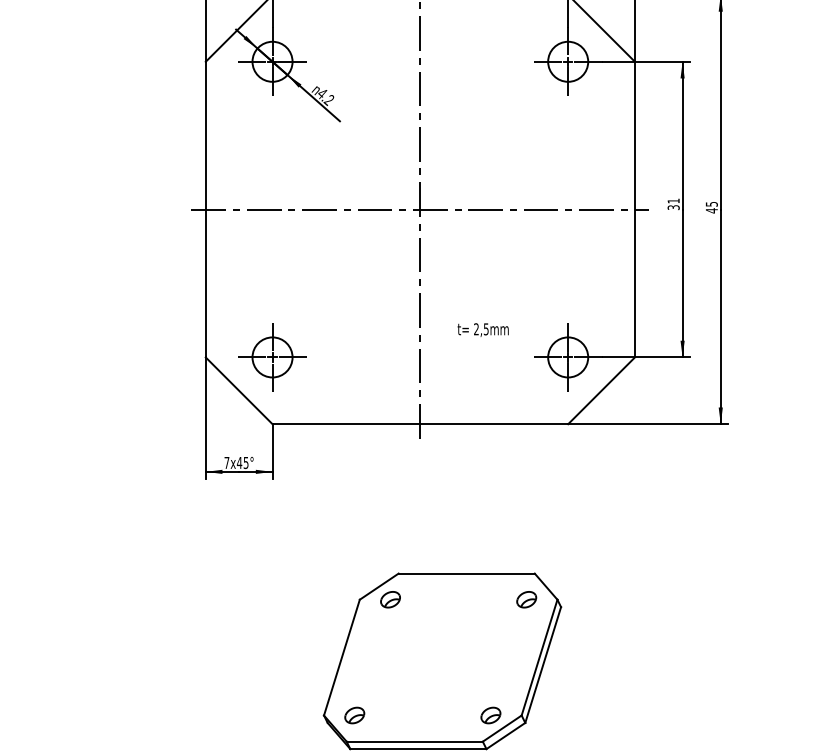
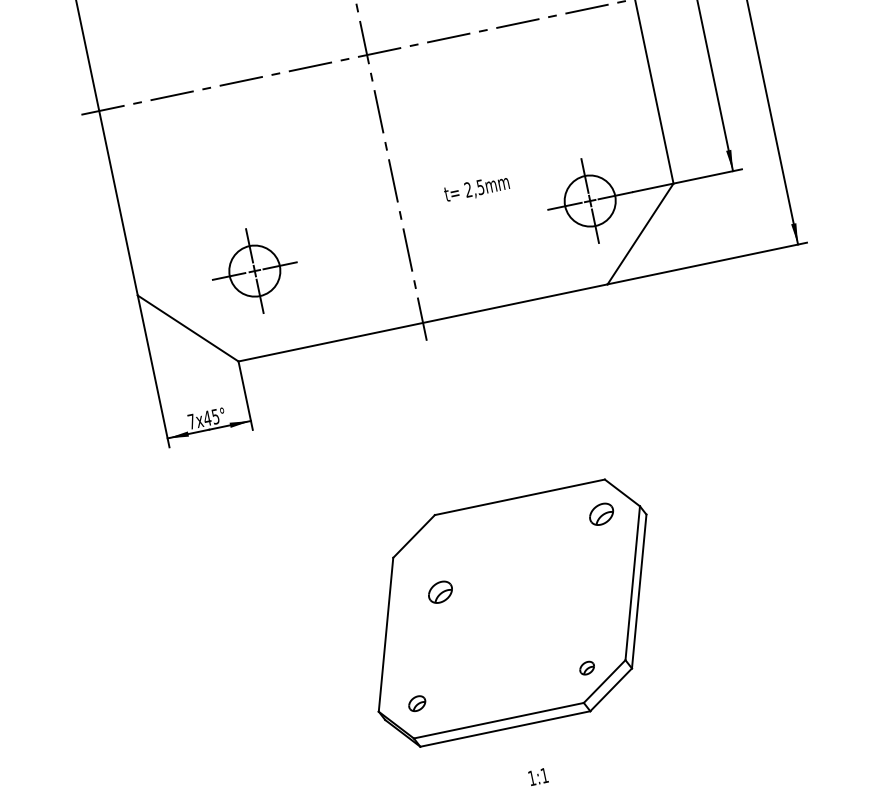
part: (272, 357) -> (254, 271), moved
part: (390, 599) -> (440, 591), moved
part: (354, 715) -> (416, 703), size x0.7
part: (490, 715) -> (586, 668), size x0.6

